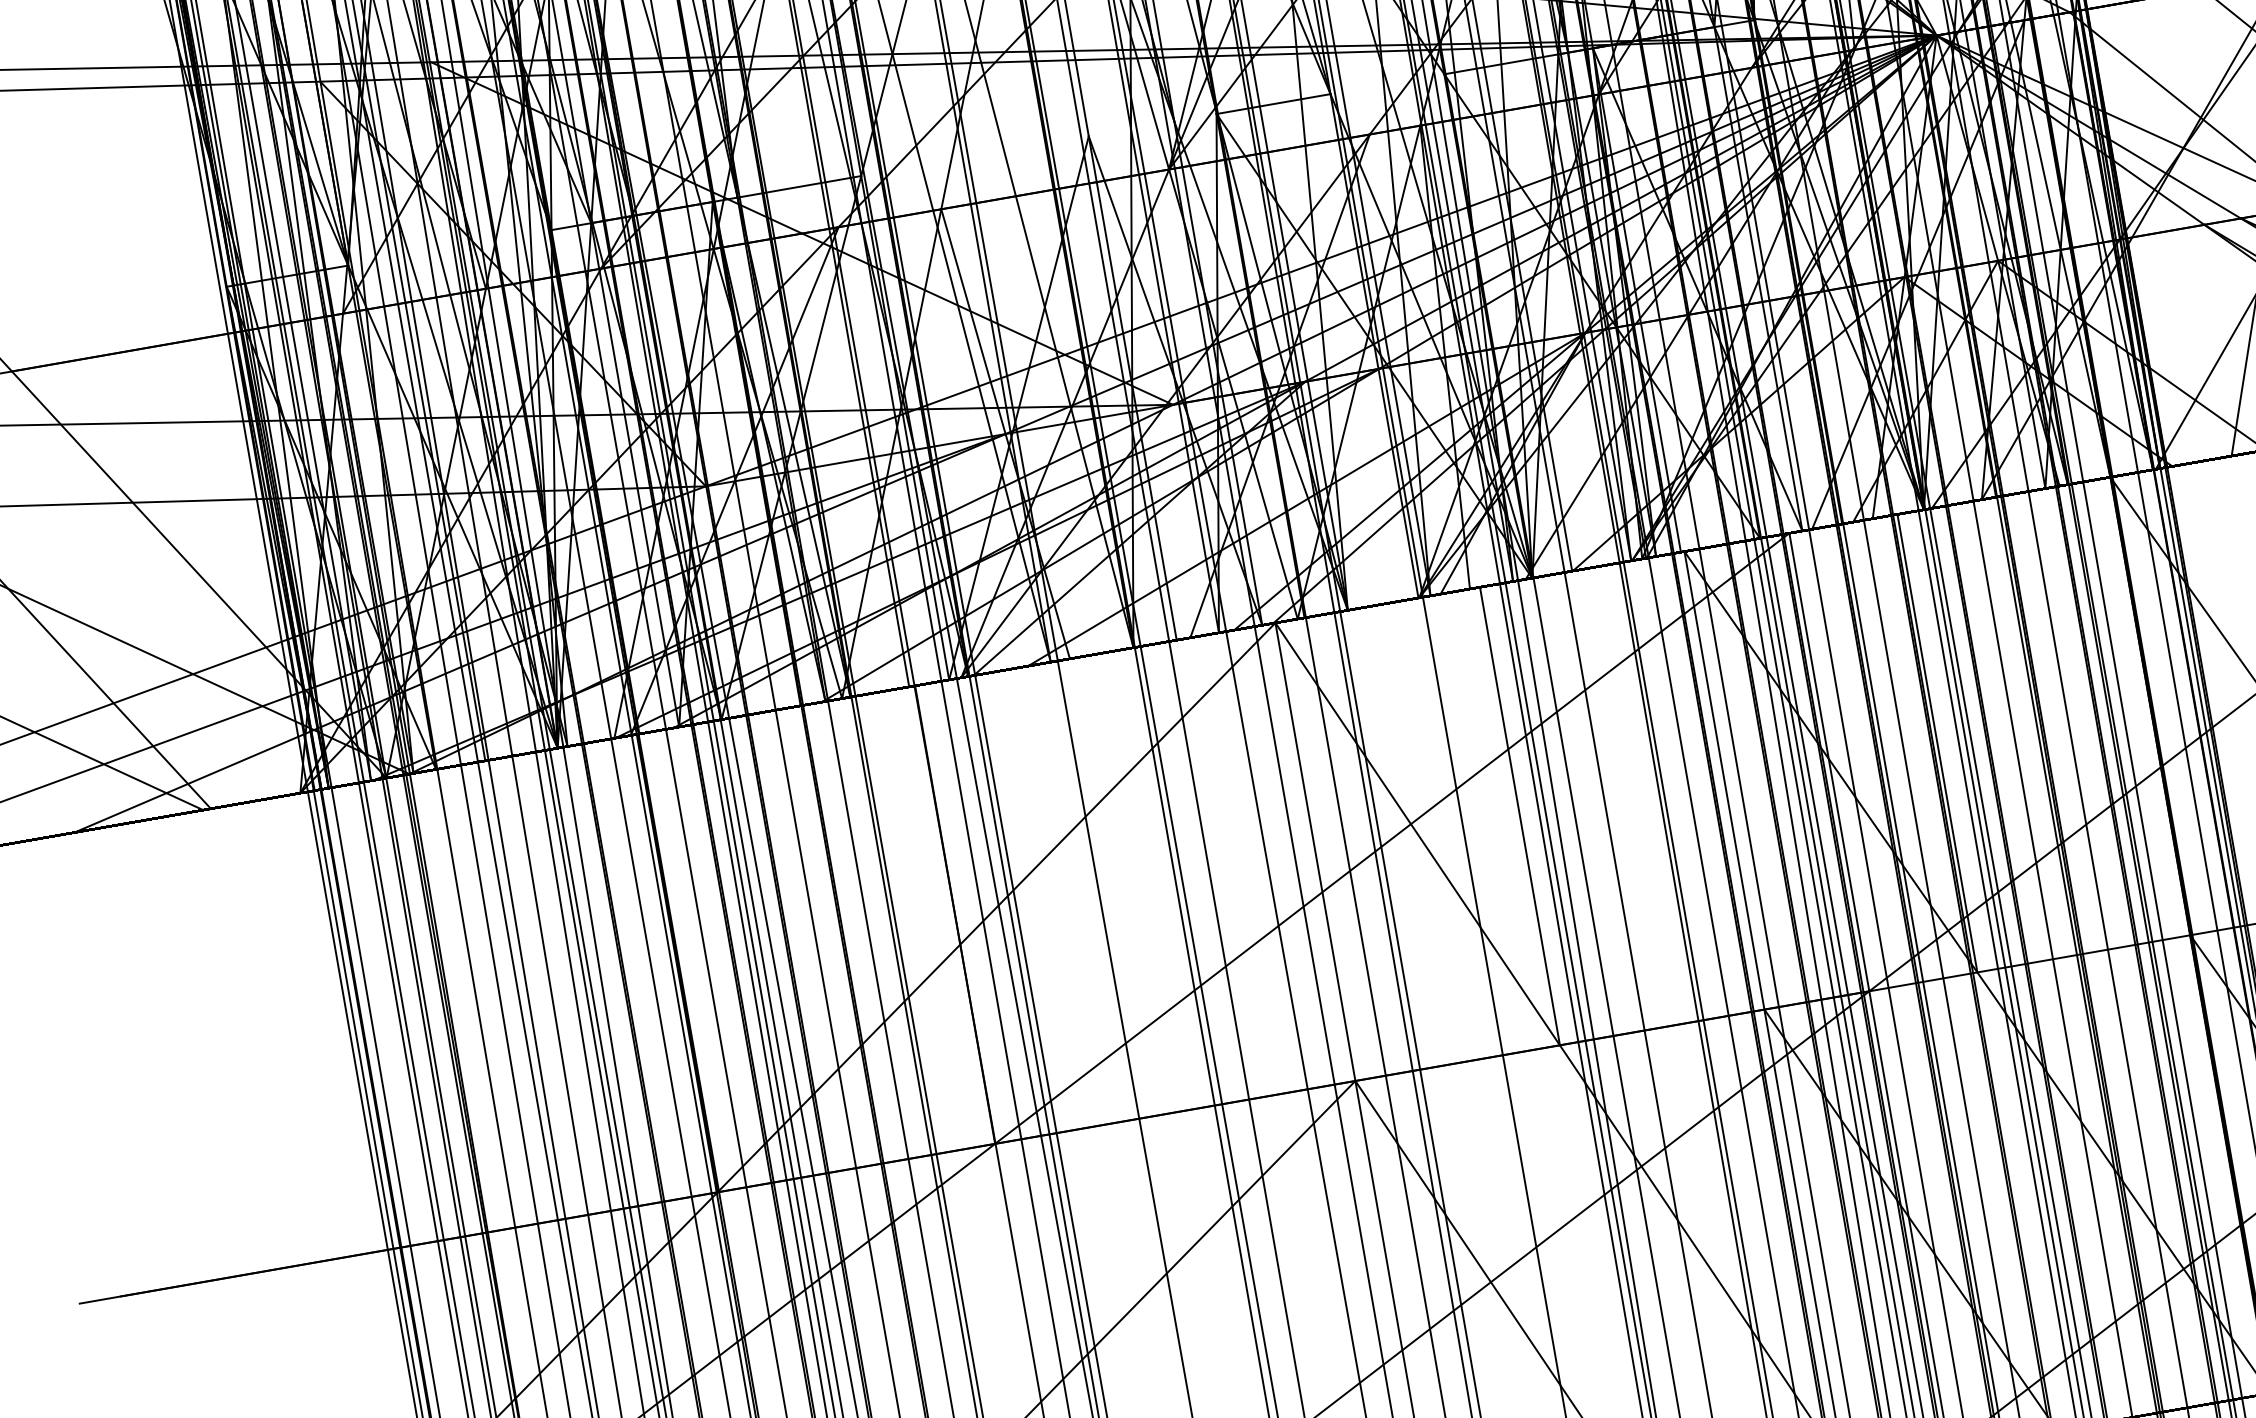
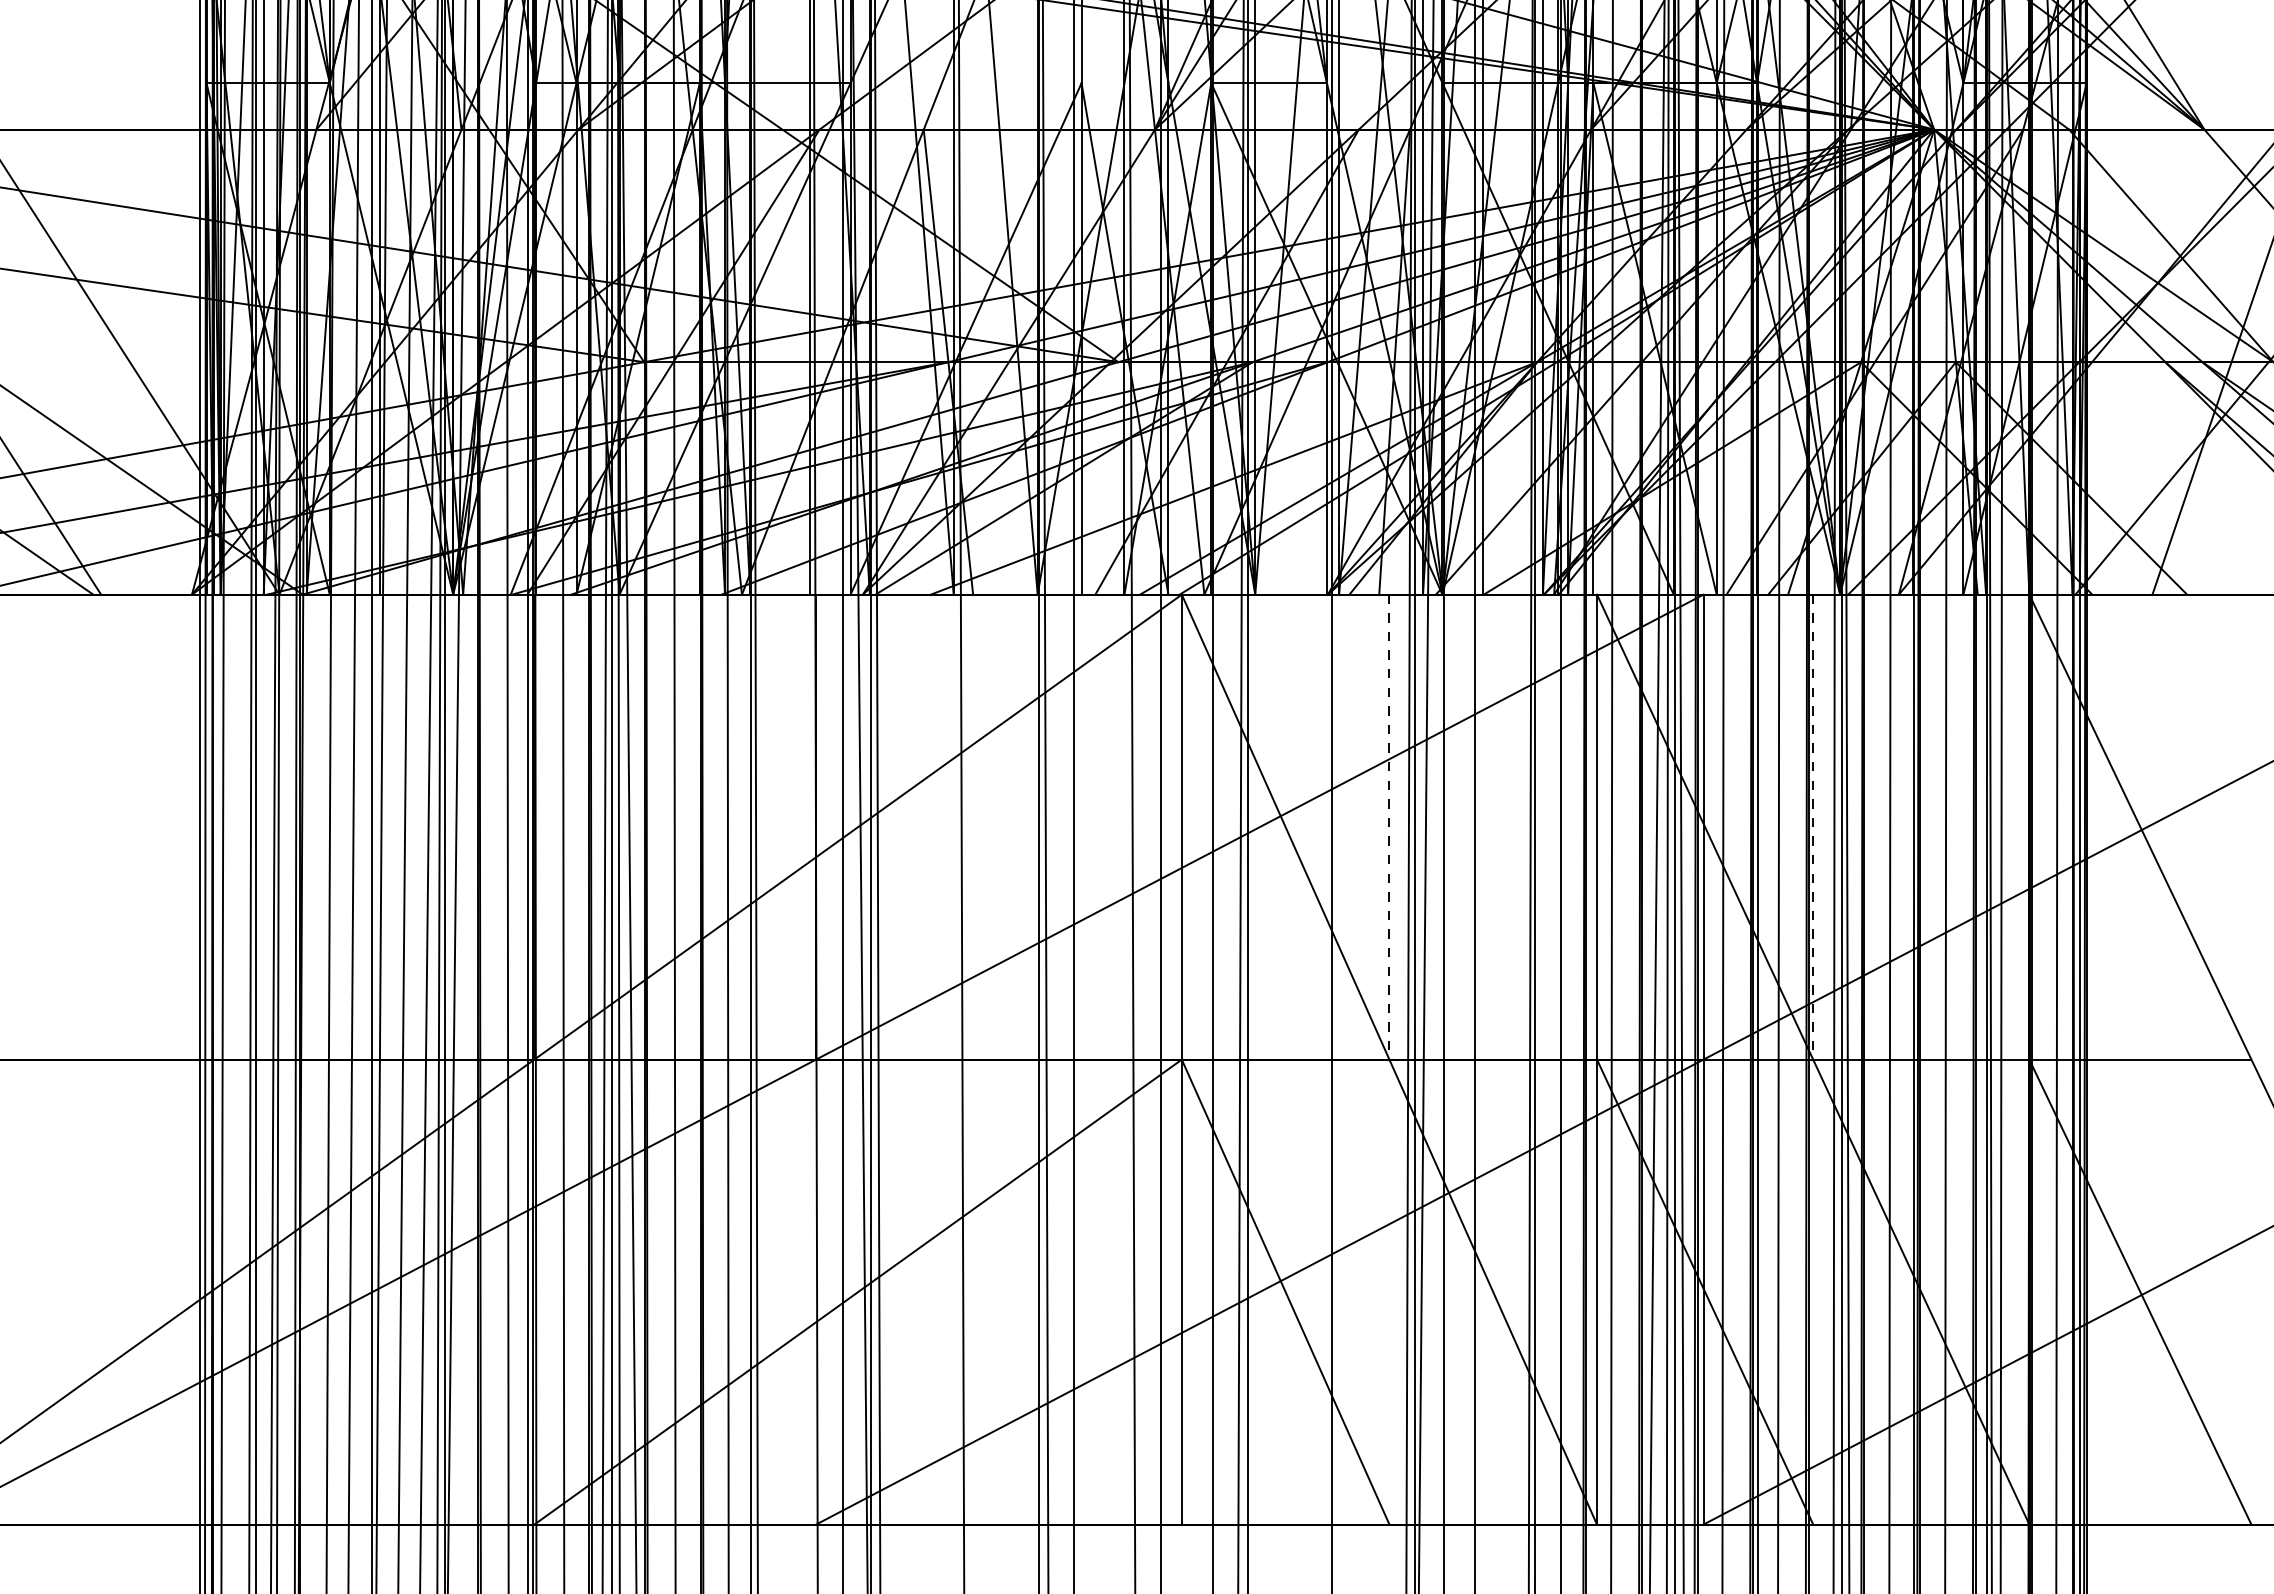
line: (1937, 743) -> (1813, 827), solid -> dashed
line: (1520, 816) -> (1389, 827), solid -> dashed

